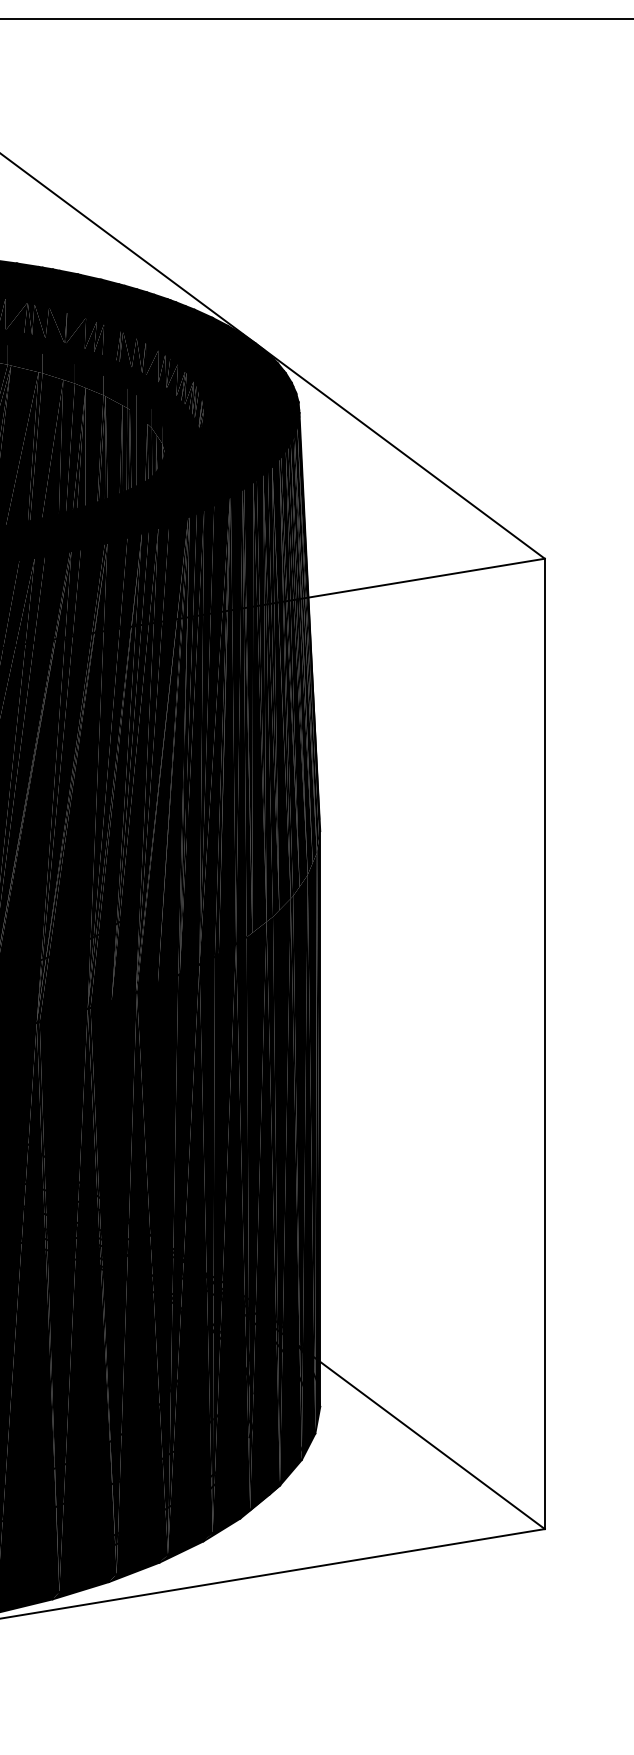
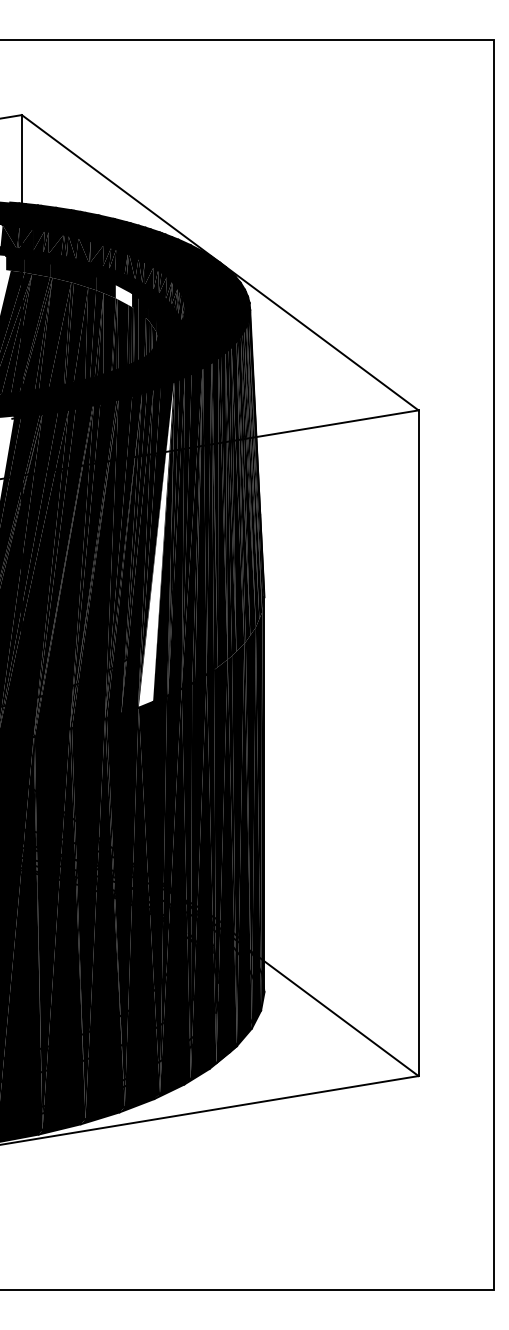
fill: (114, 391) -> (123, 295), removed
fill: (161, 754) -> (155, 544), removed

